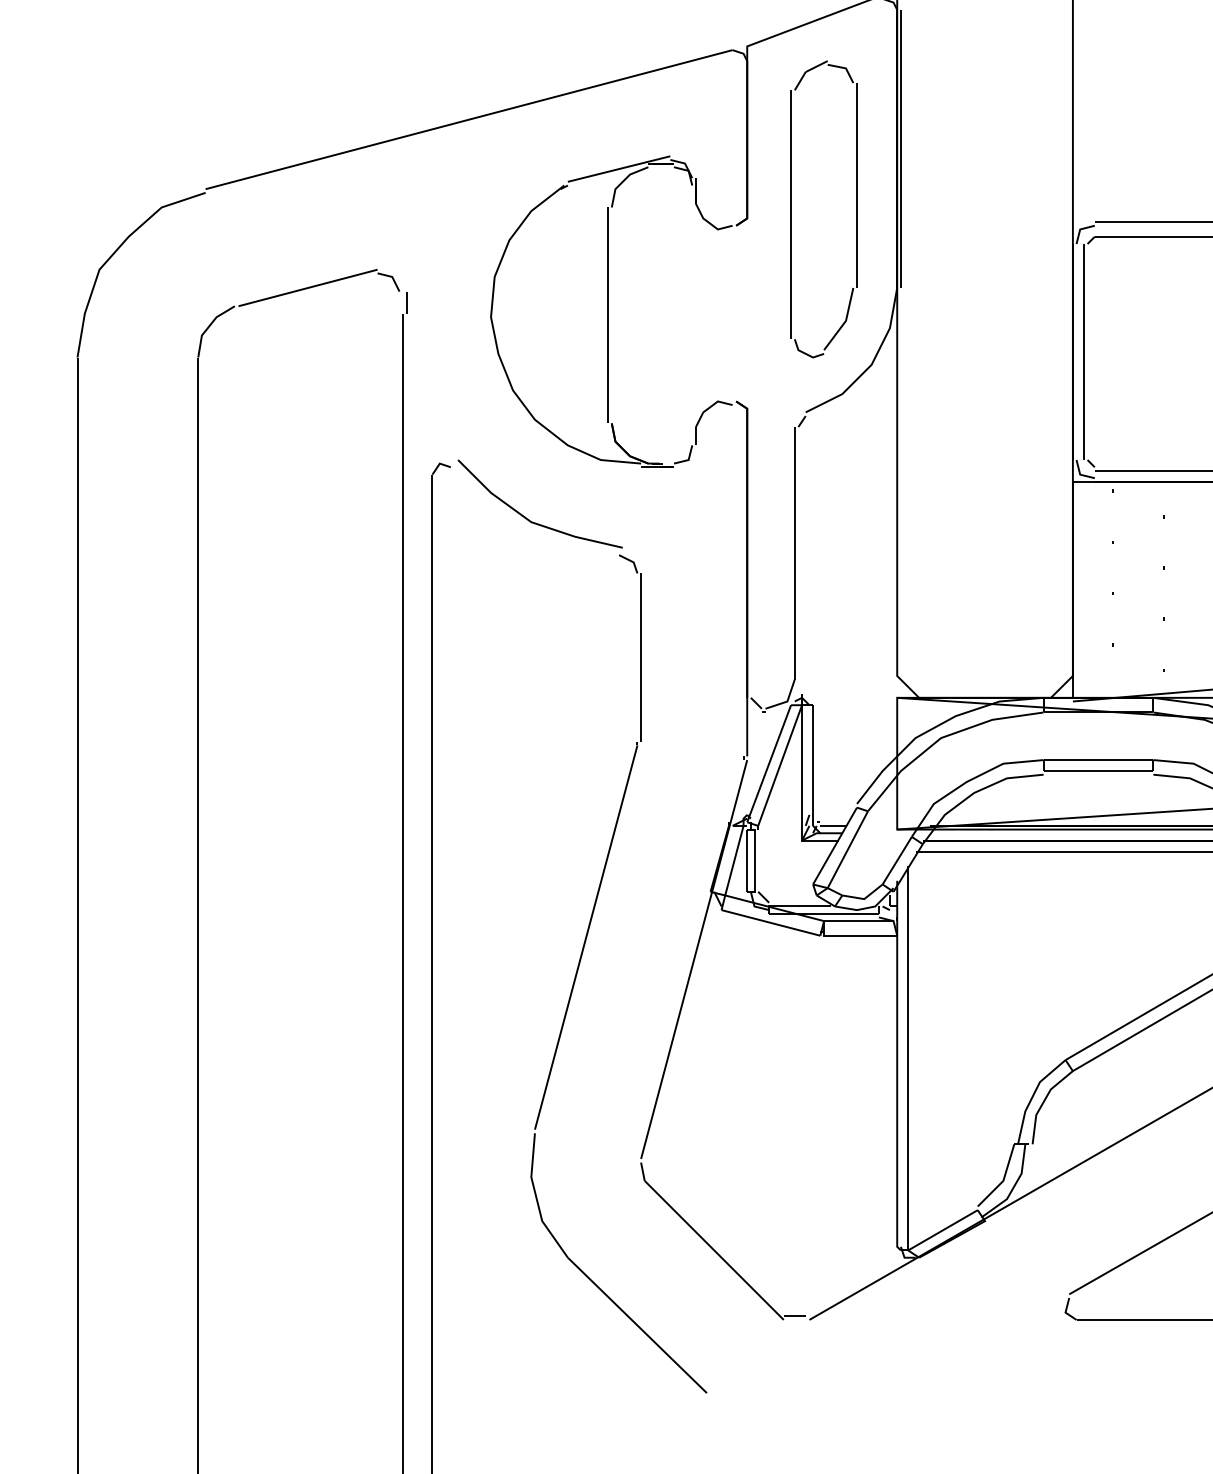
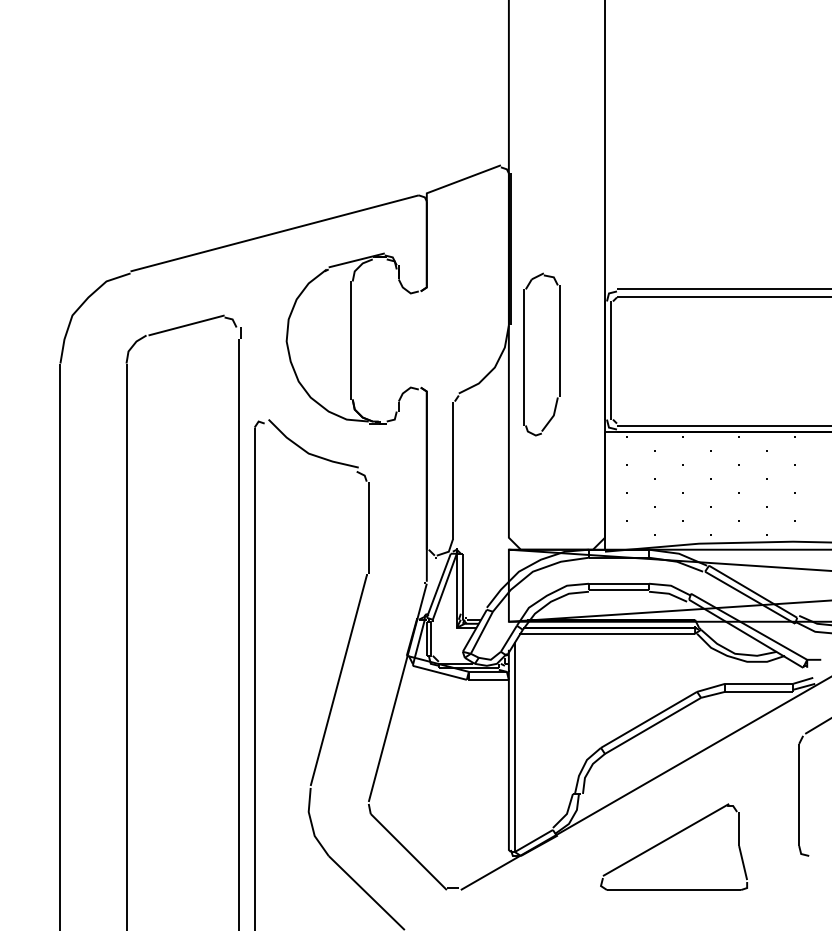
part: (823, 209) -> (541, 354), moved

